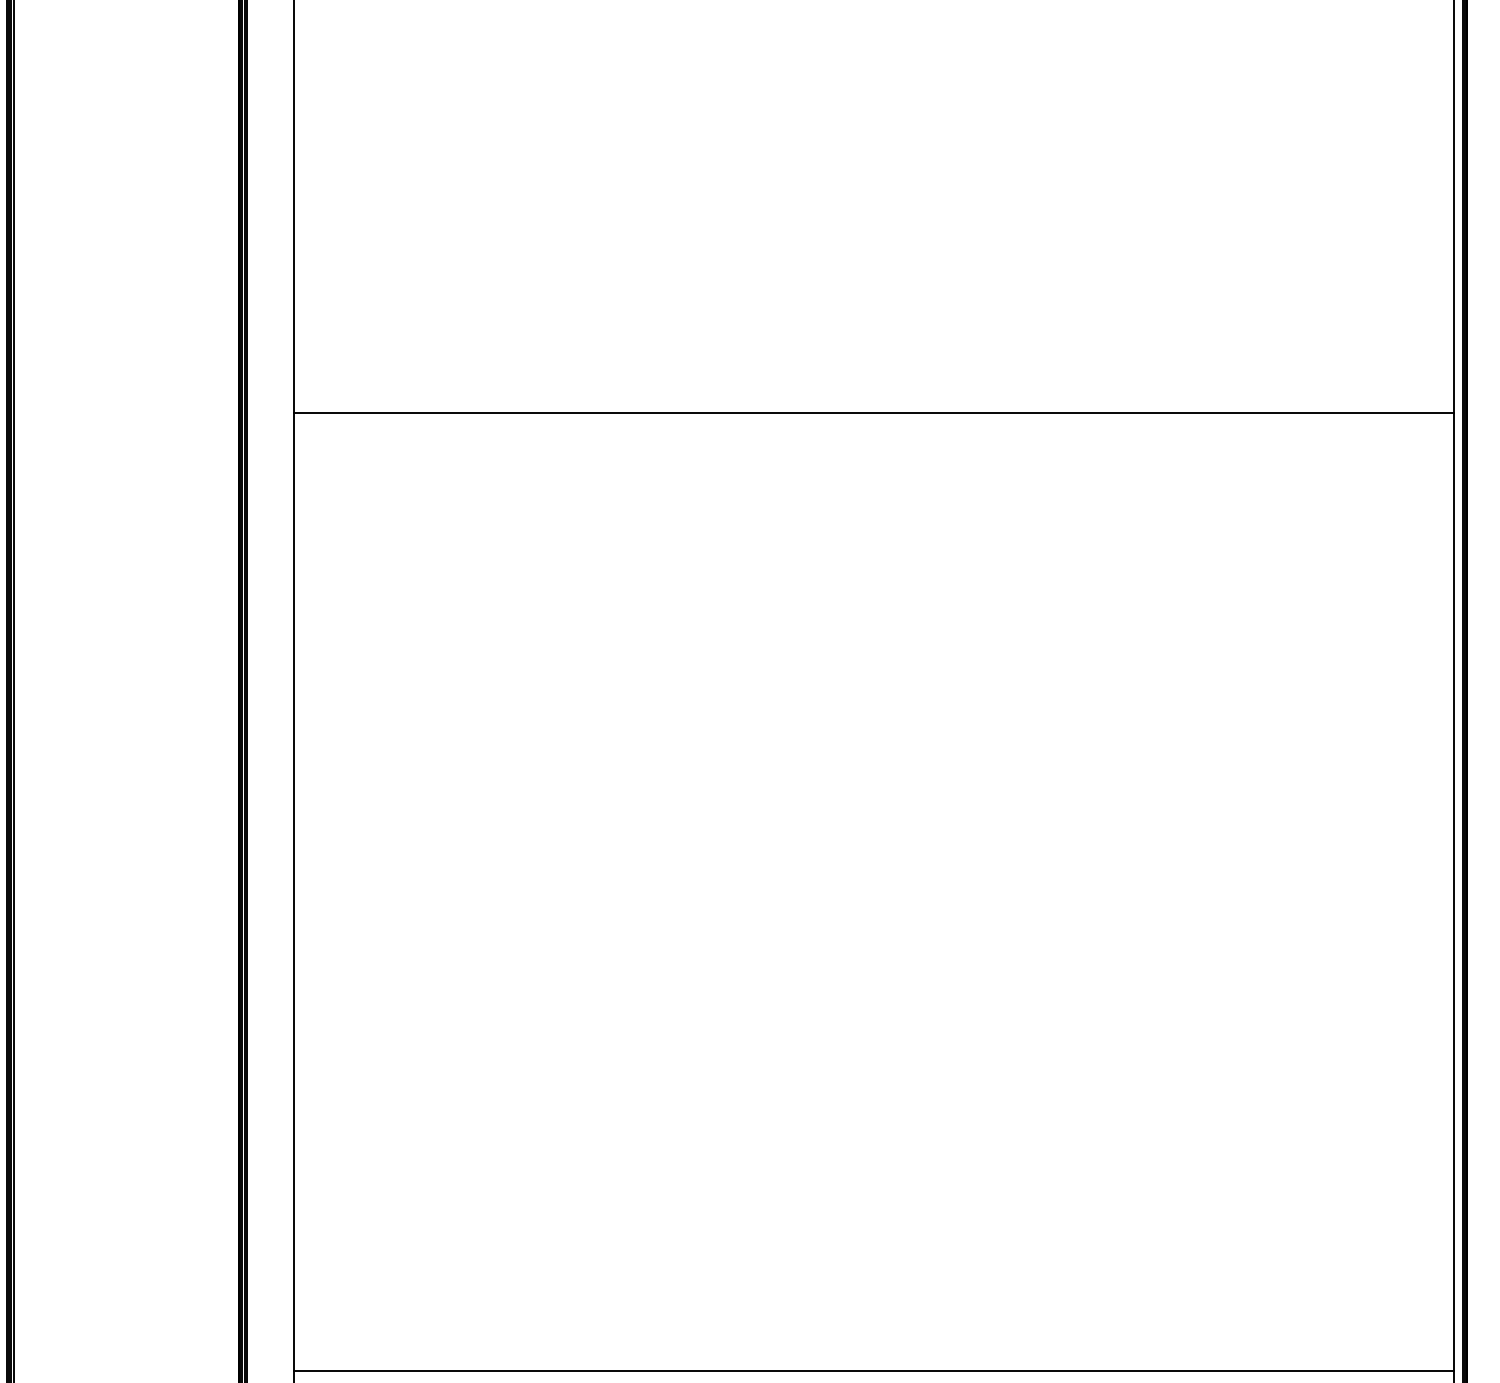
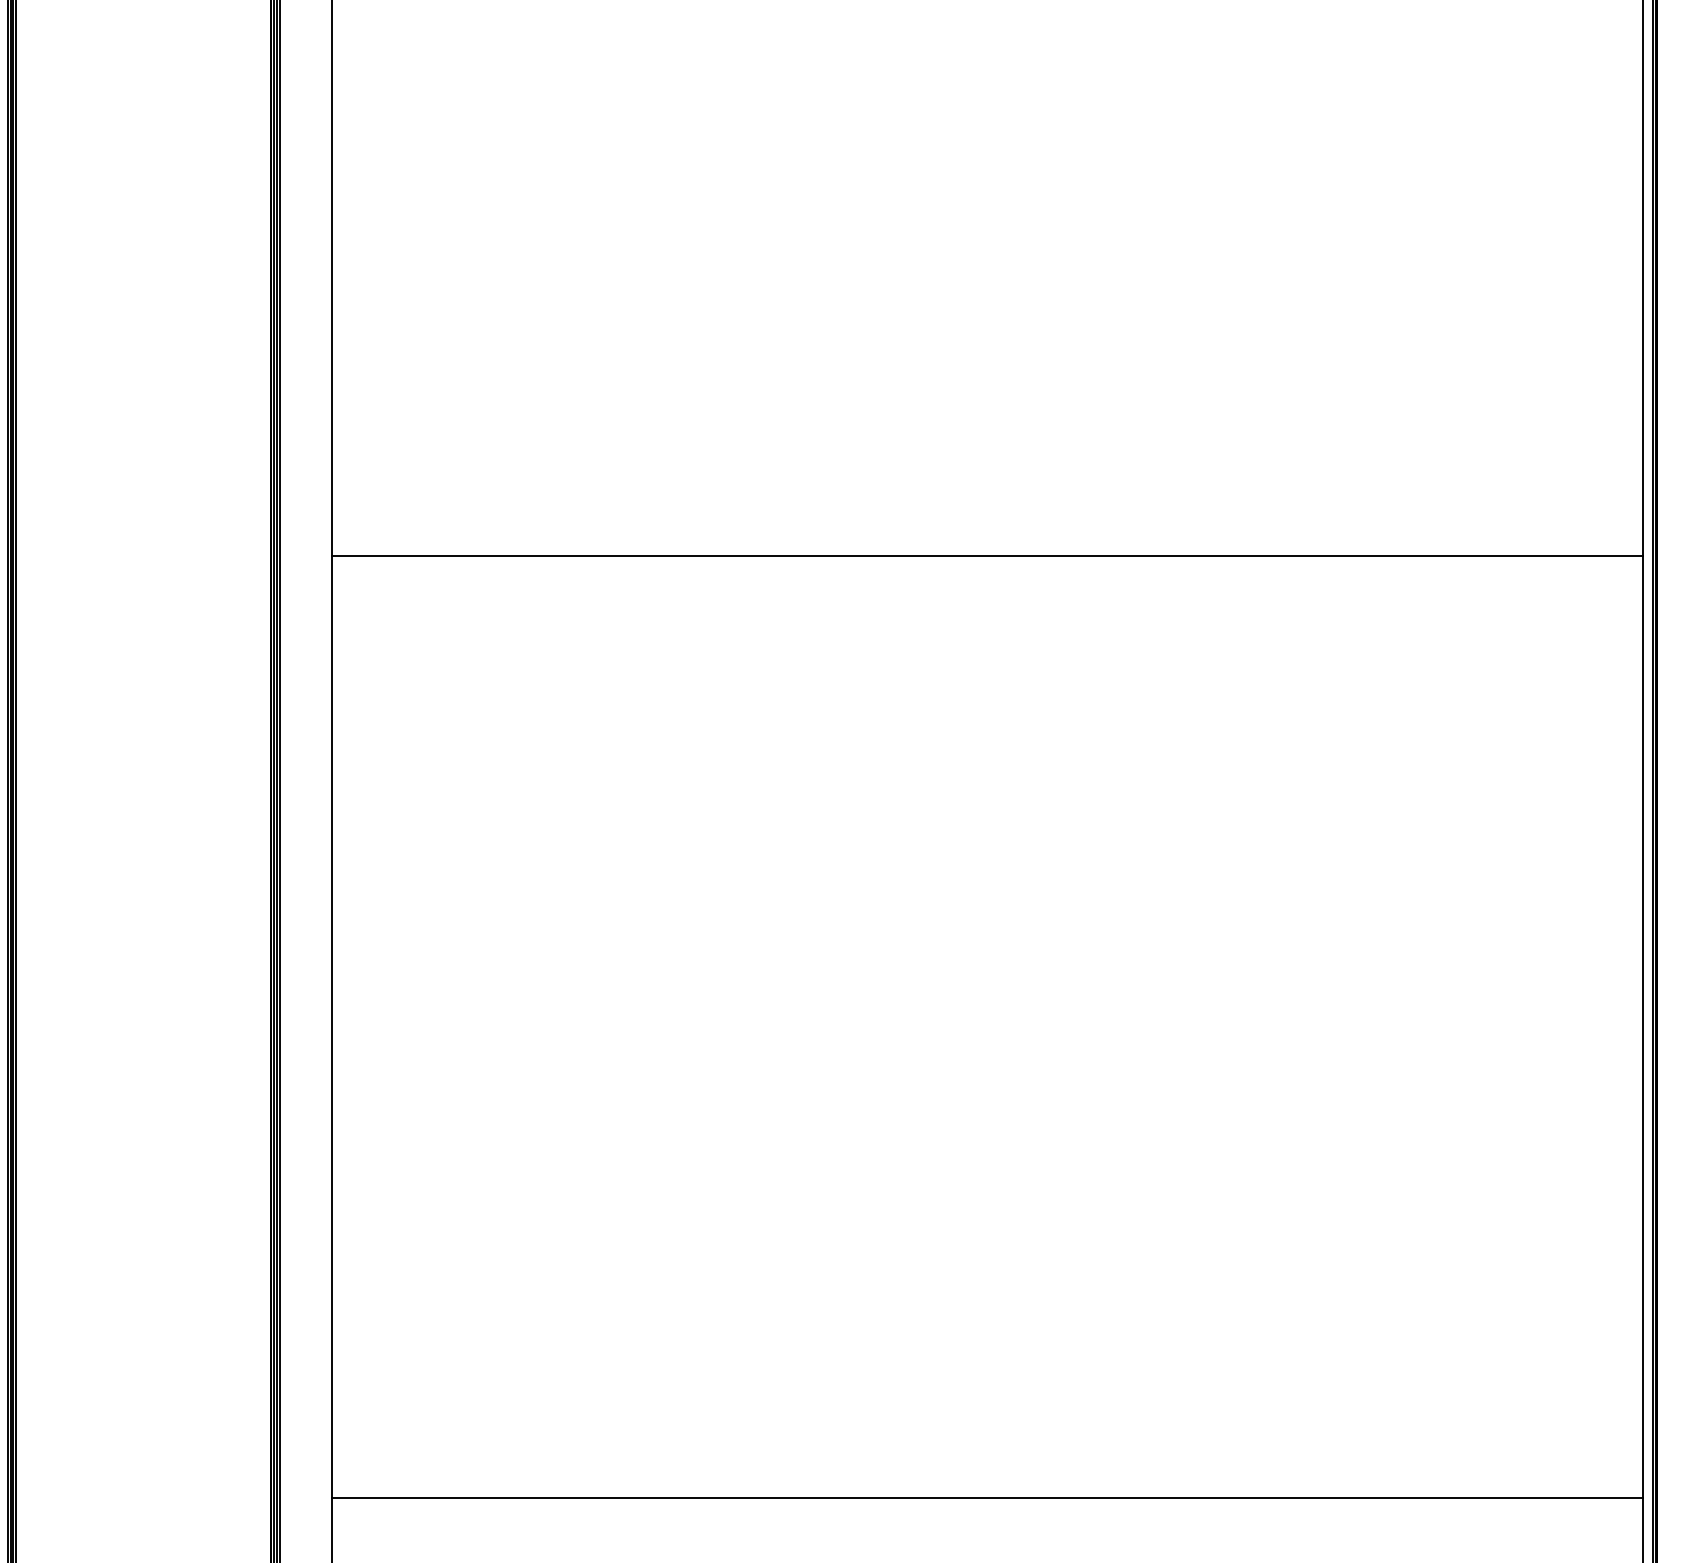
line: (873, 412) -> (987, 556), moved
line: (873, 1370) -> (987, 1497), moved

